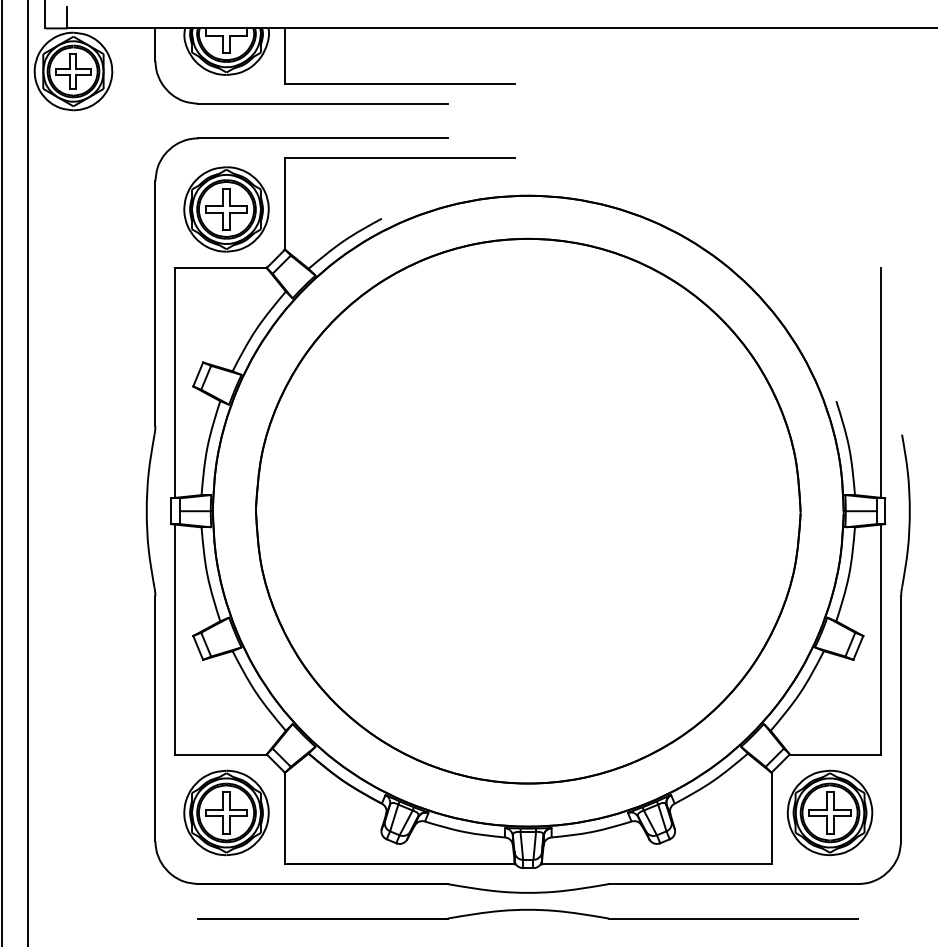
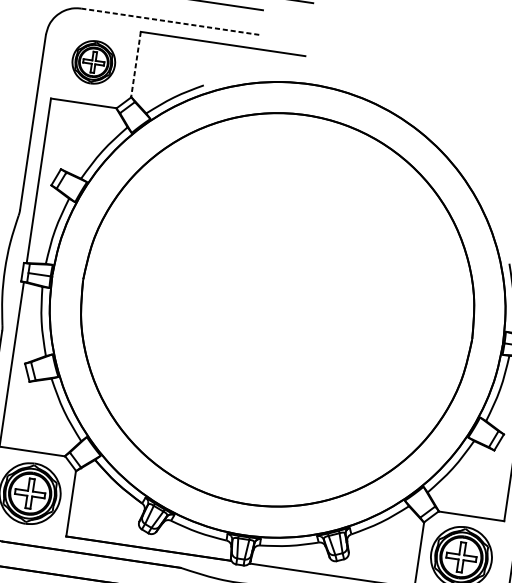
line: (323, 138) -> (170, 21), solid -> dashed
line: (284, 204) -> (135, 64), solid -> dashed
part: (226, 209) -> (93, 62), size x0.7

